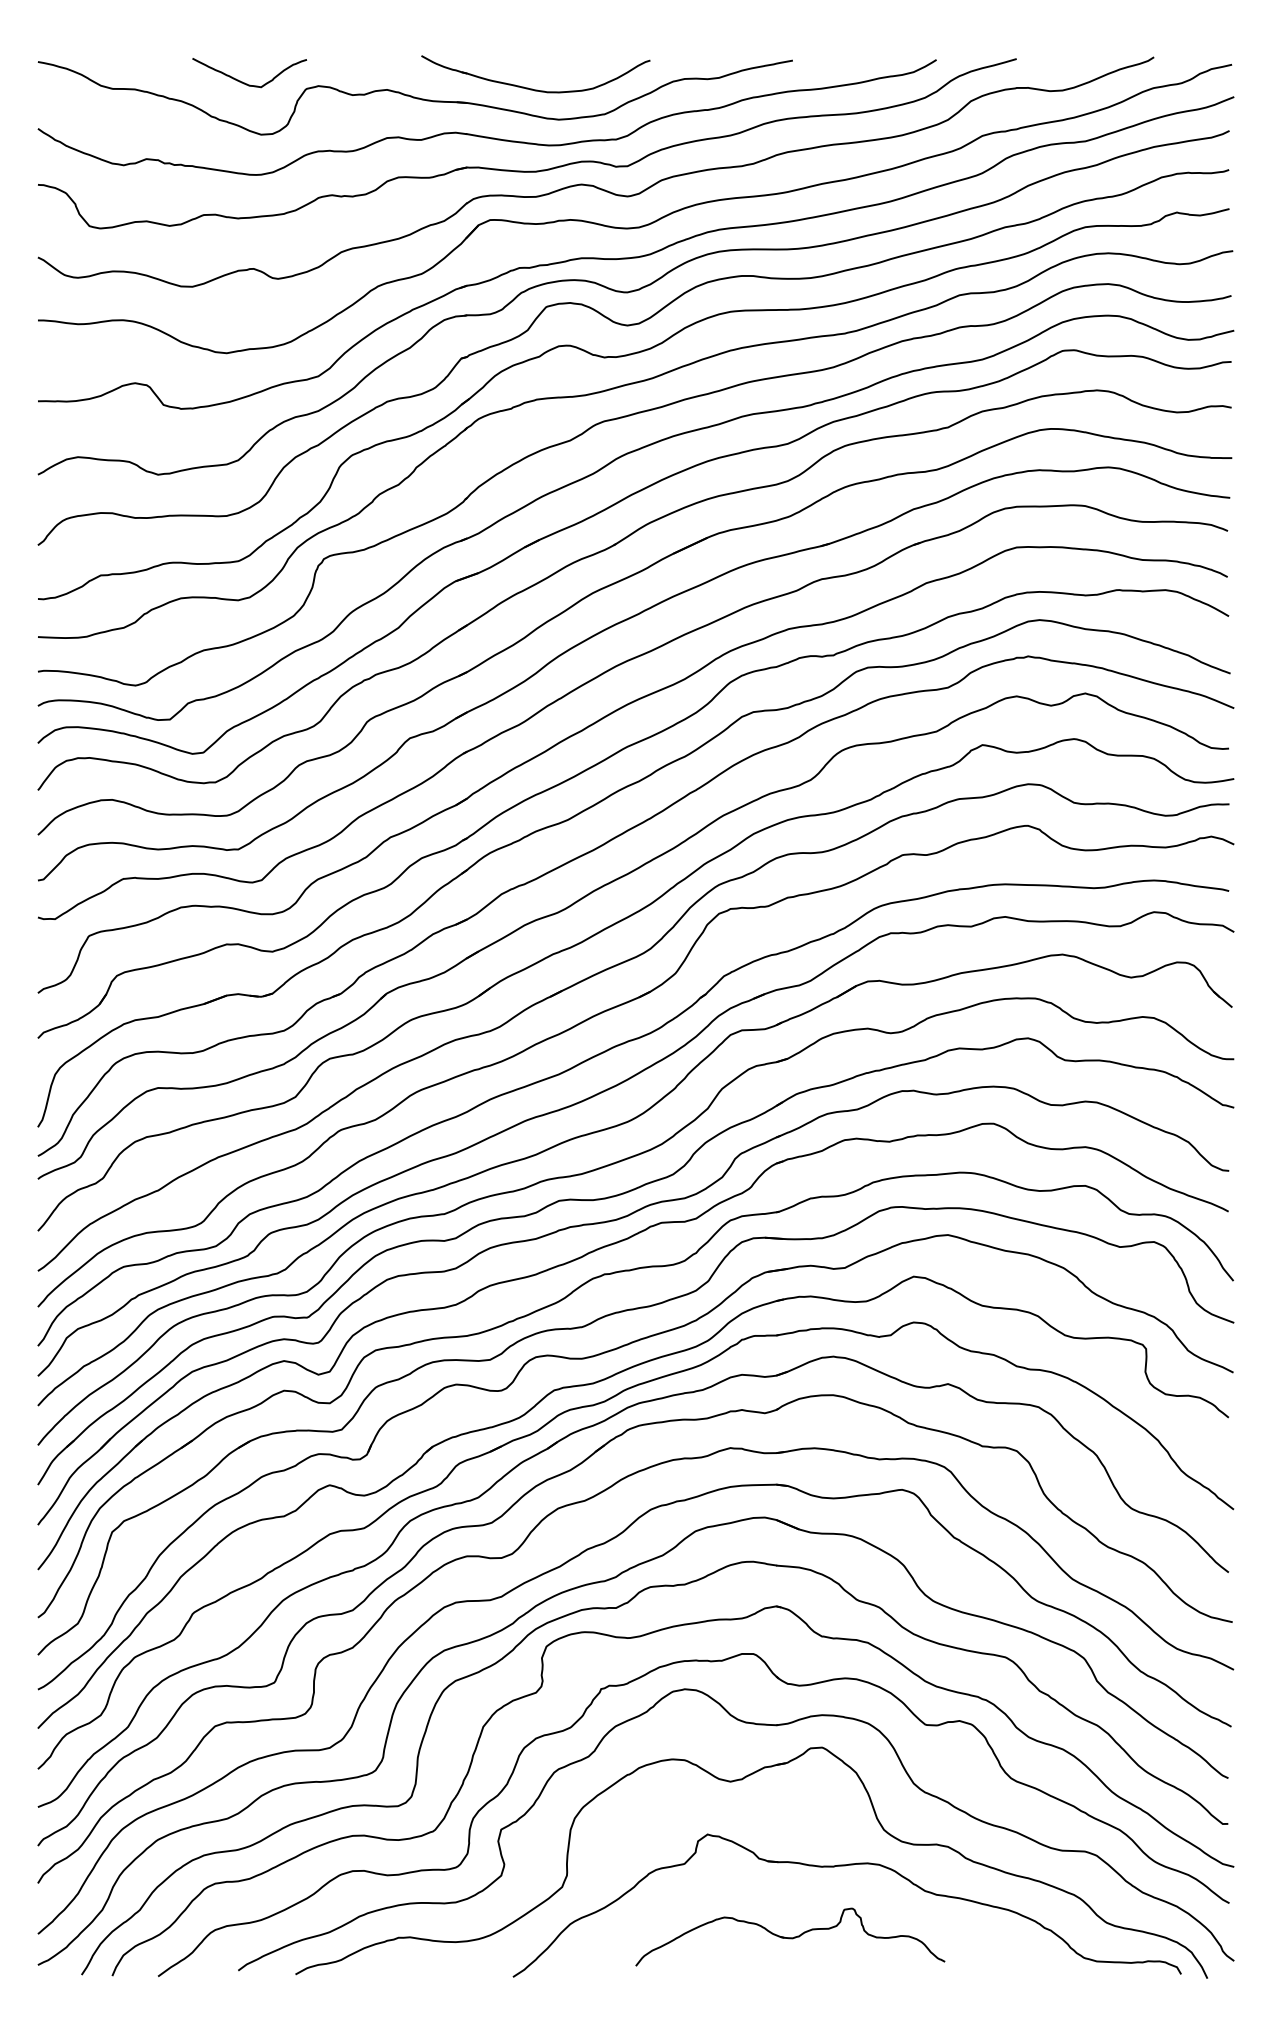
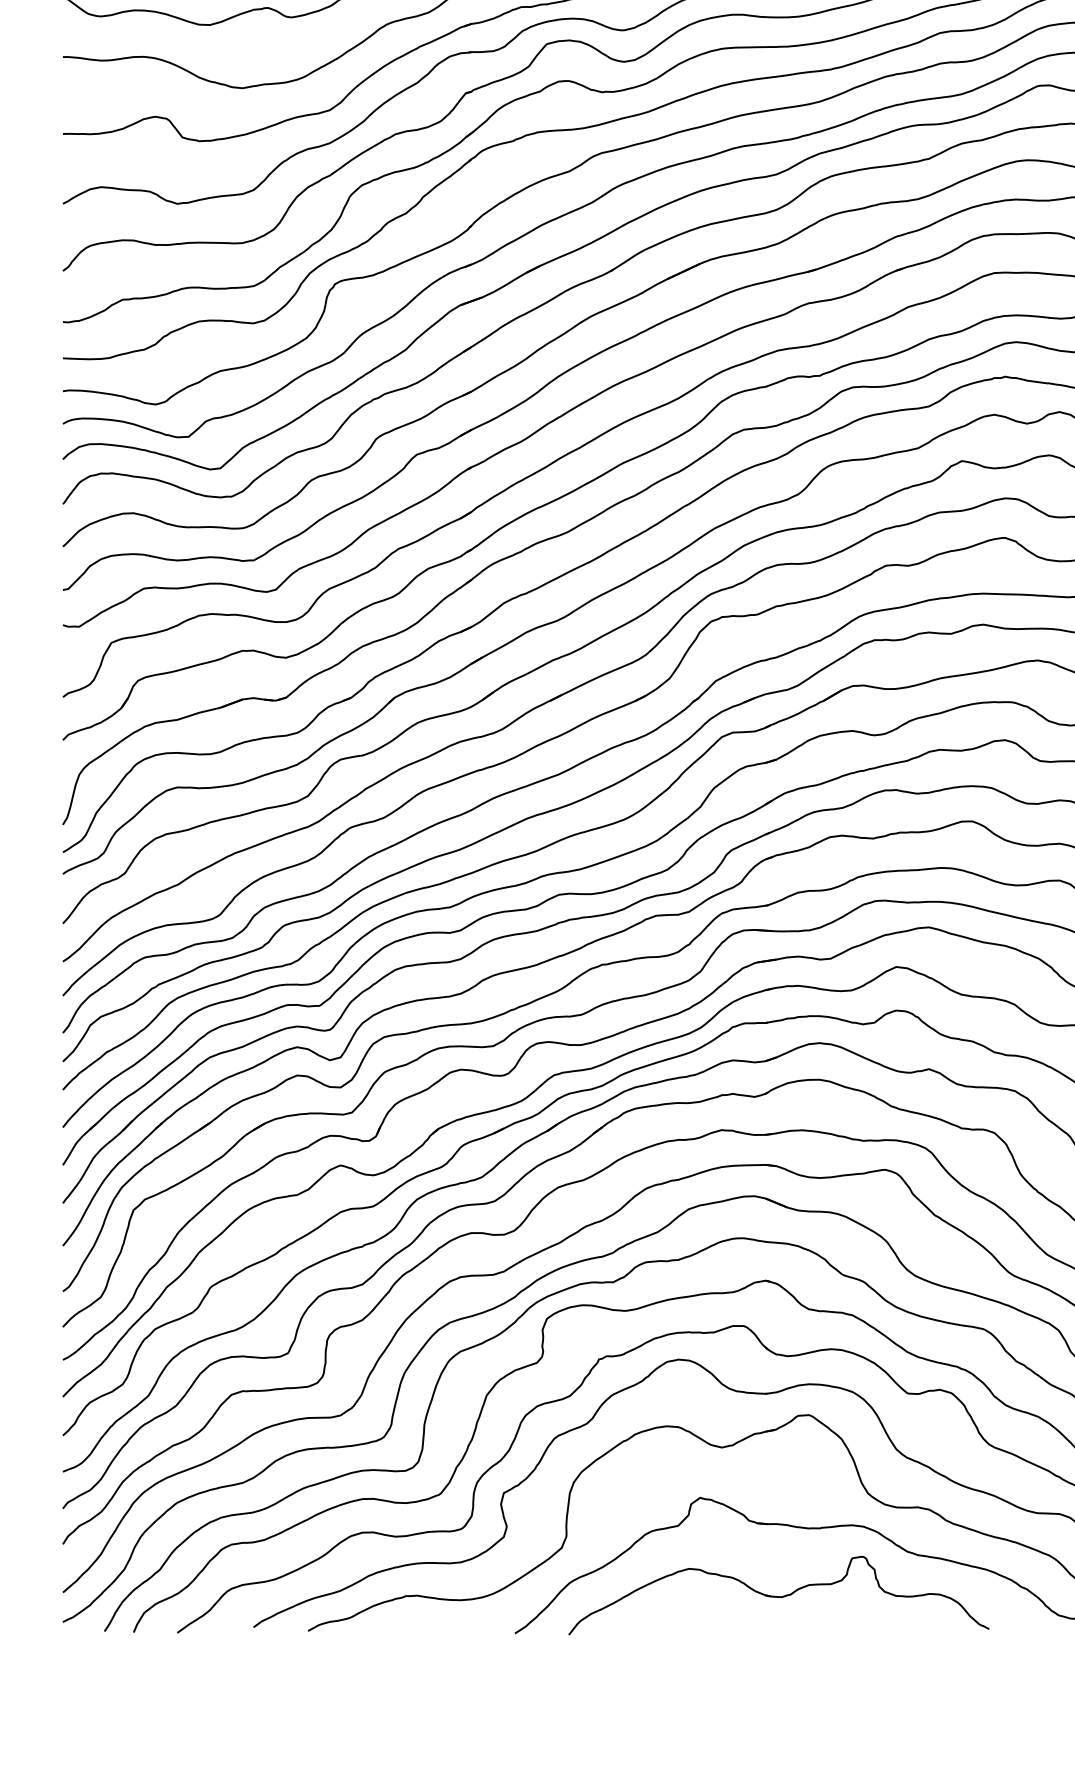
part: (790, 1936) -> (779, 1594), size x1.43

